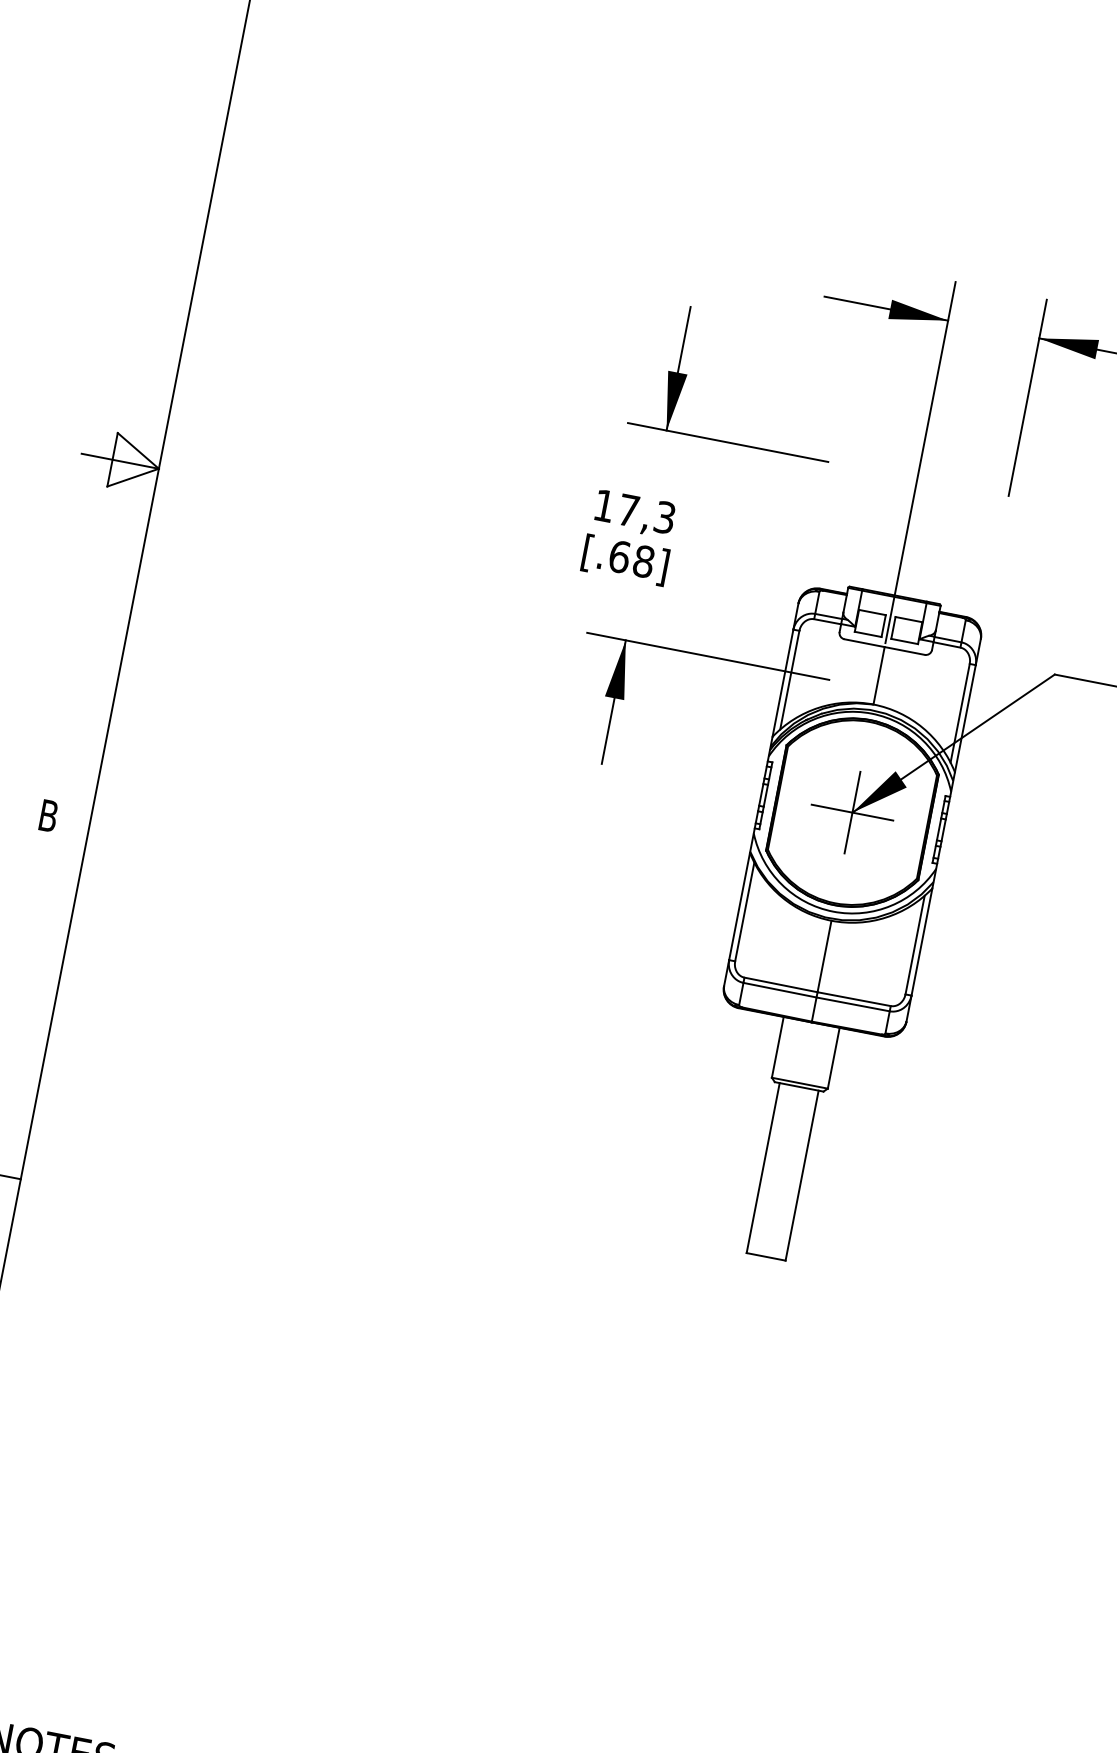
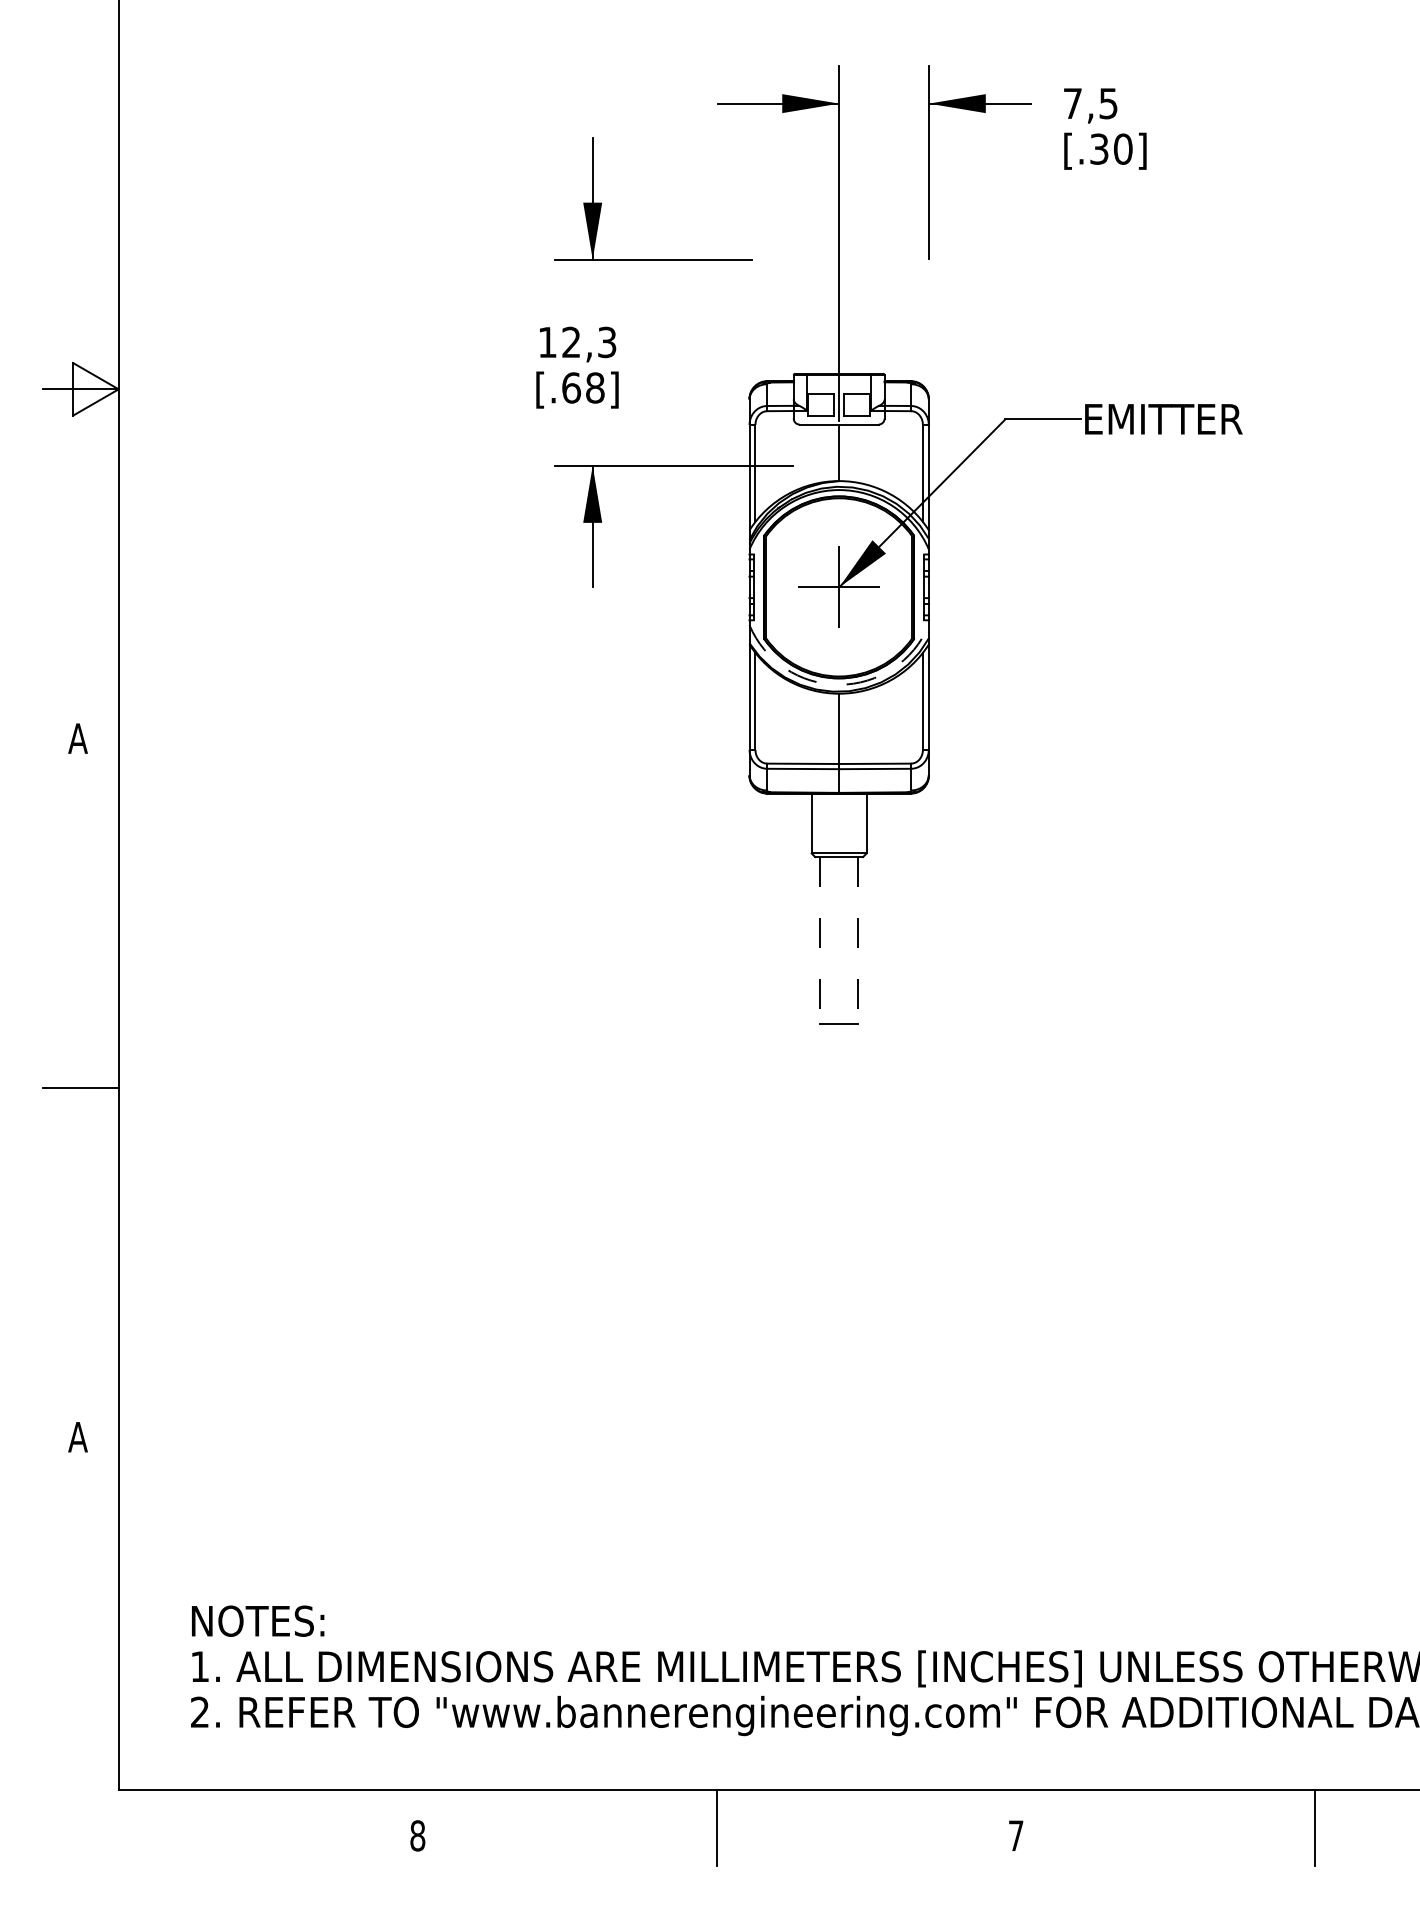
text: (628, 509) -> (571, 341), 17,3 -> 12,3
text: (48, 815) -> (77, 738), B -> A
arc: (833, 911) -> (839, 684), solid -> dashed
line: (763, 1168) -> (820, 940), solid -> dashed
line: (802, 1175) -> (858, 940), solid -> dashed

